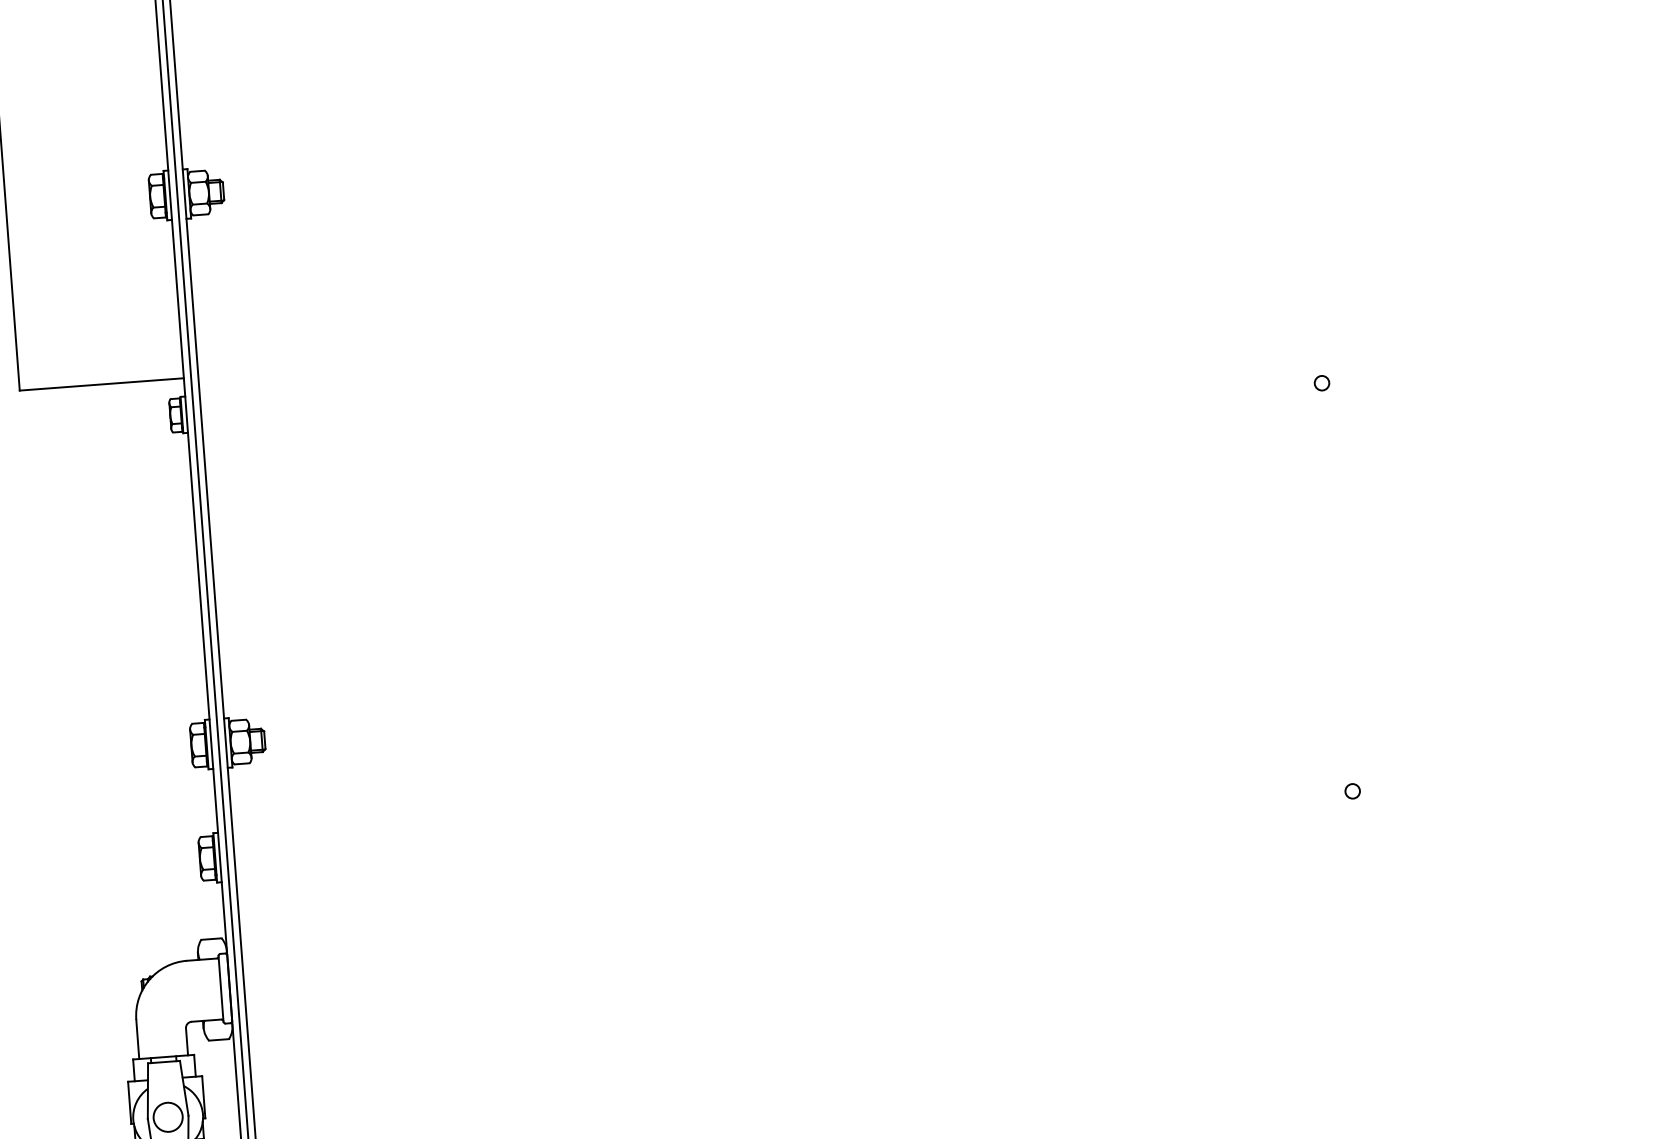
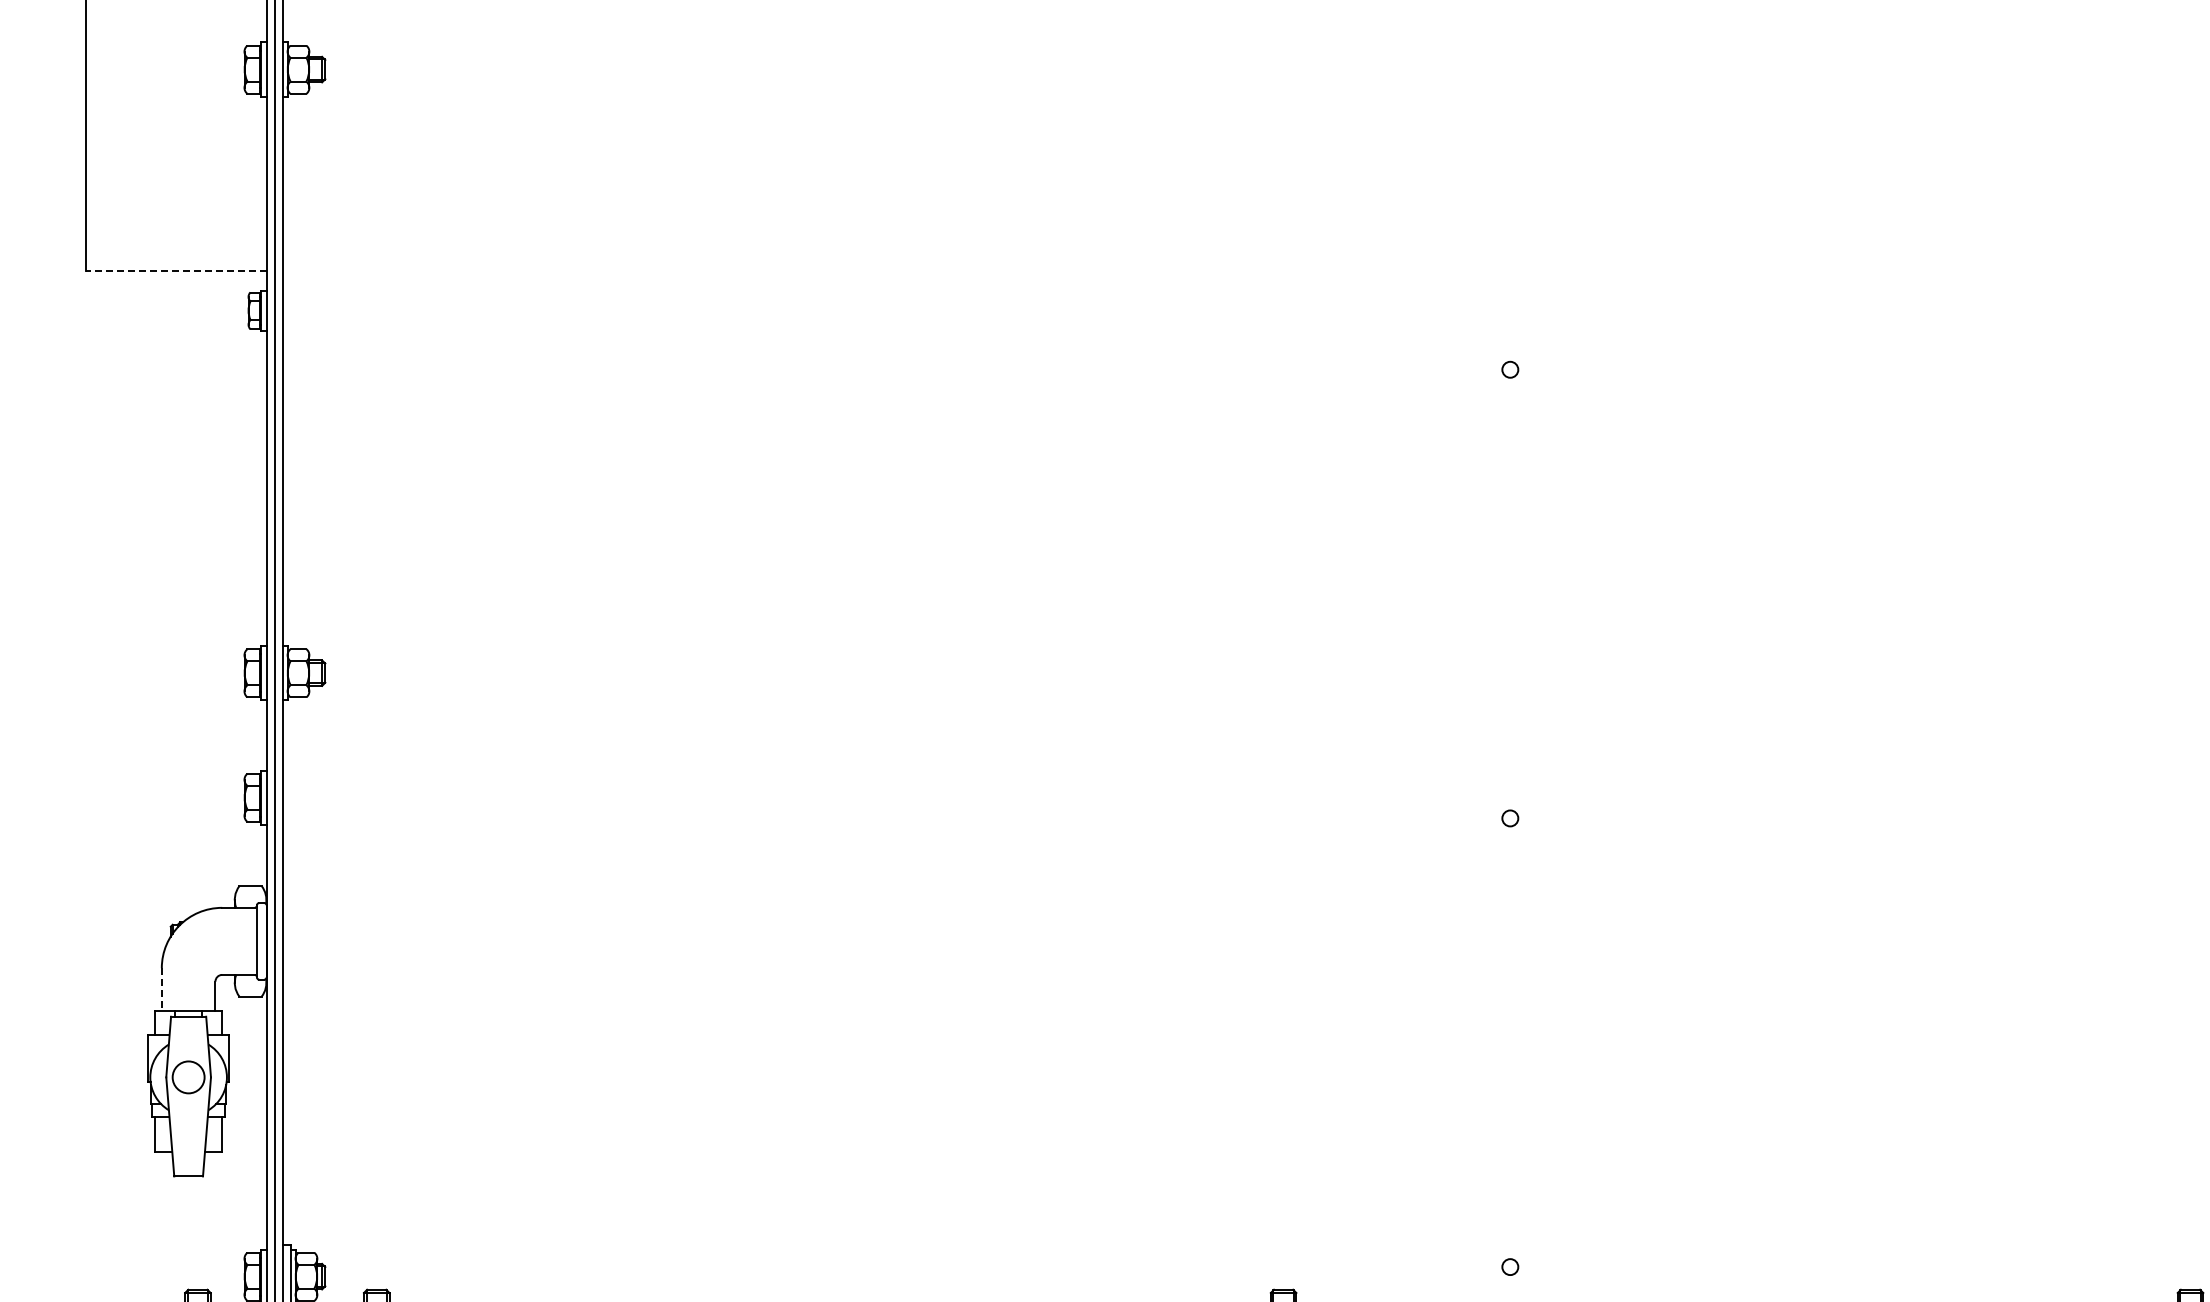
line: (101, 384) -> (175, 270), solid -> dashed
line: (137, 1039) -> (161, 989), solid -> dashed

